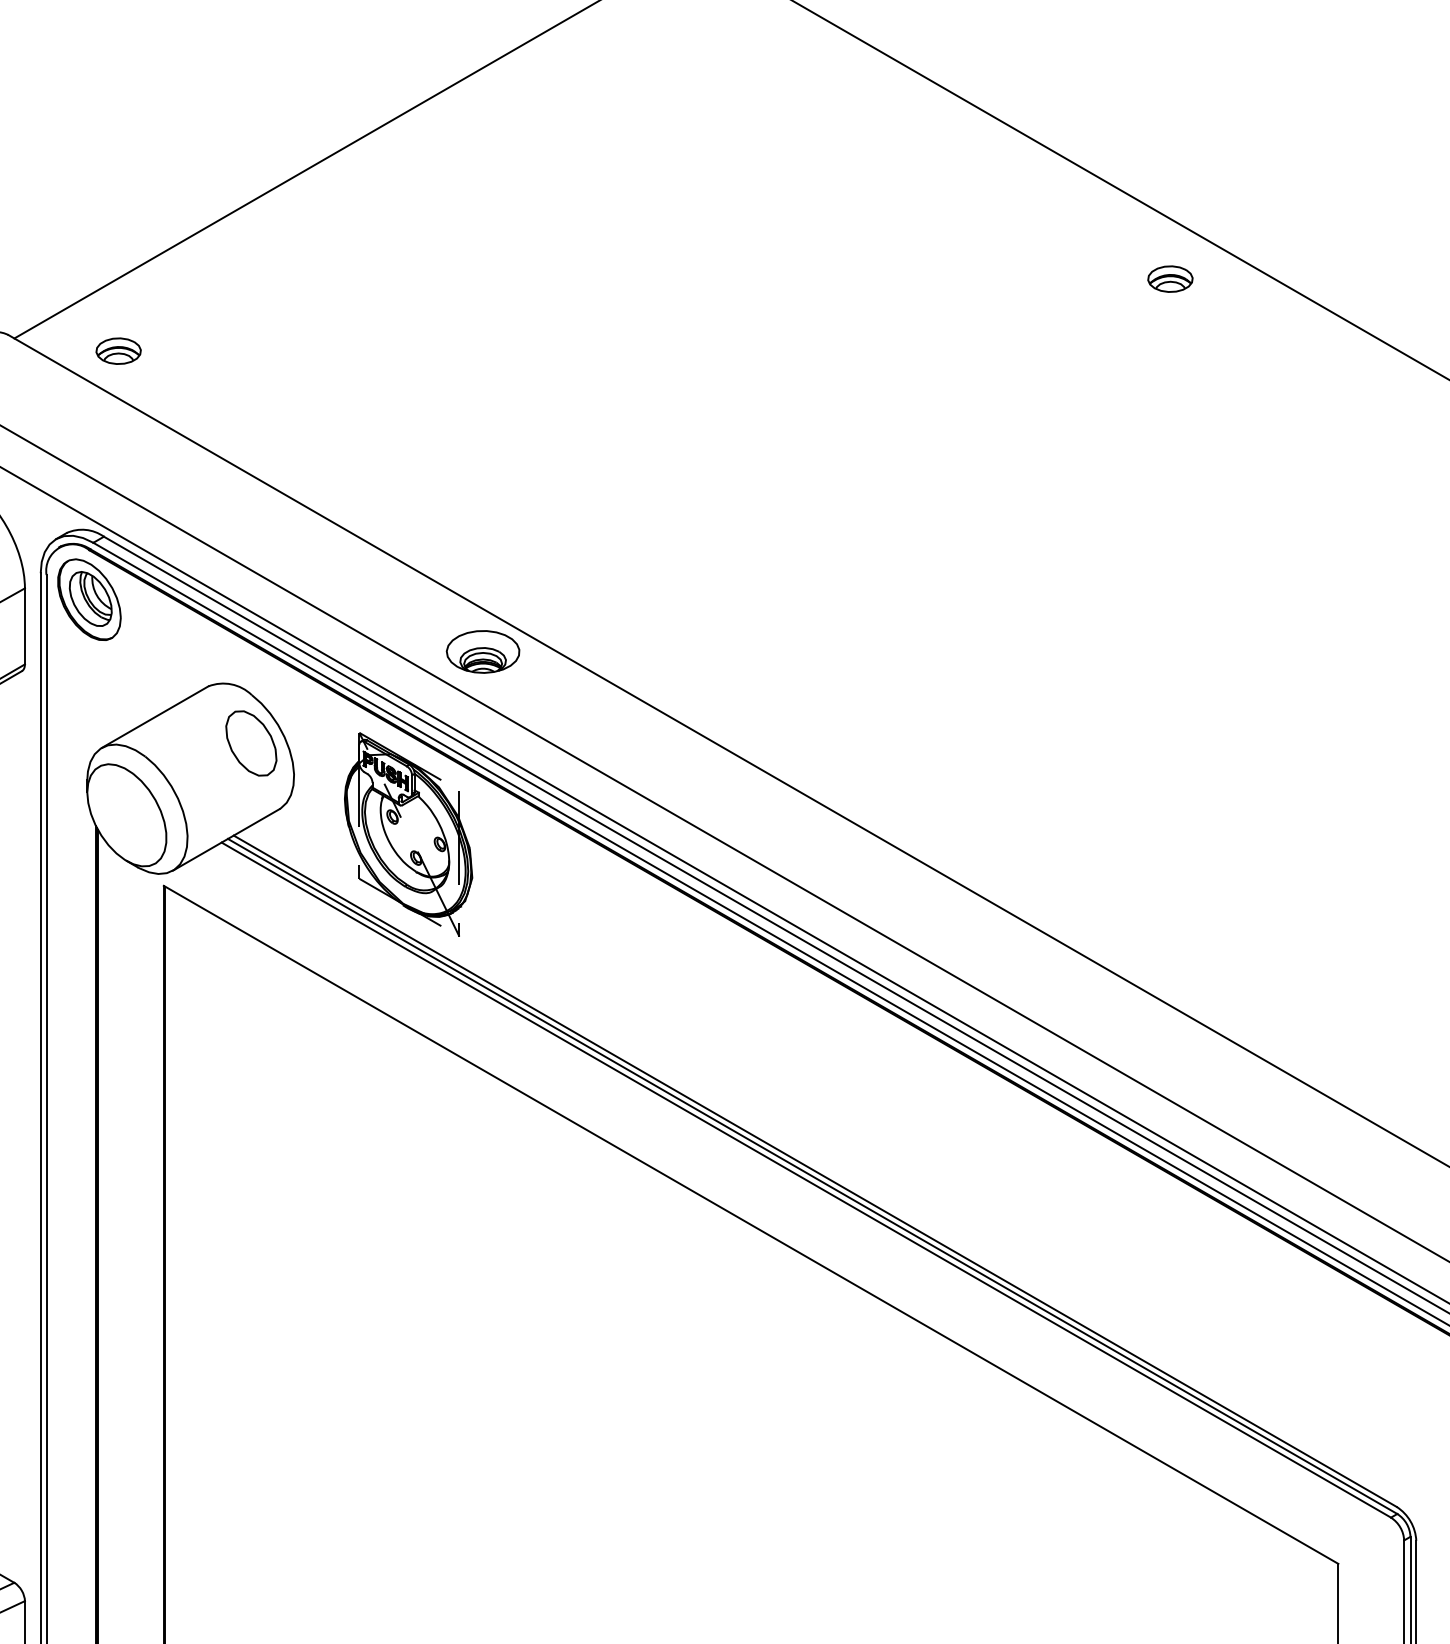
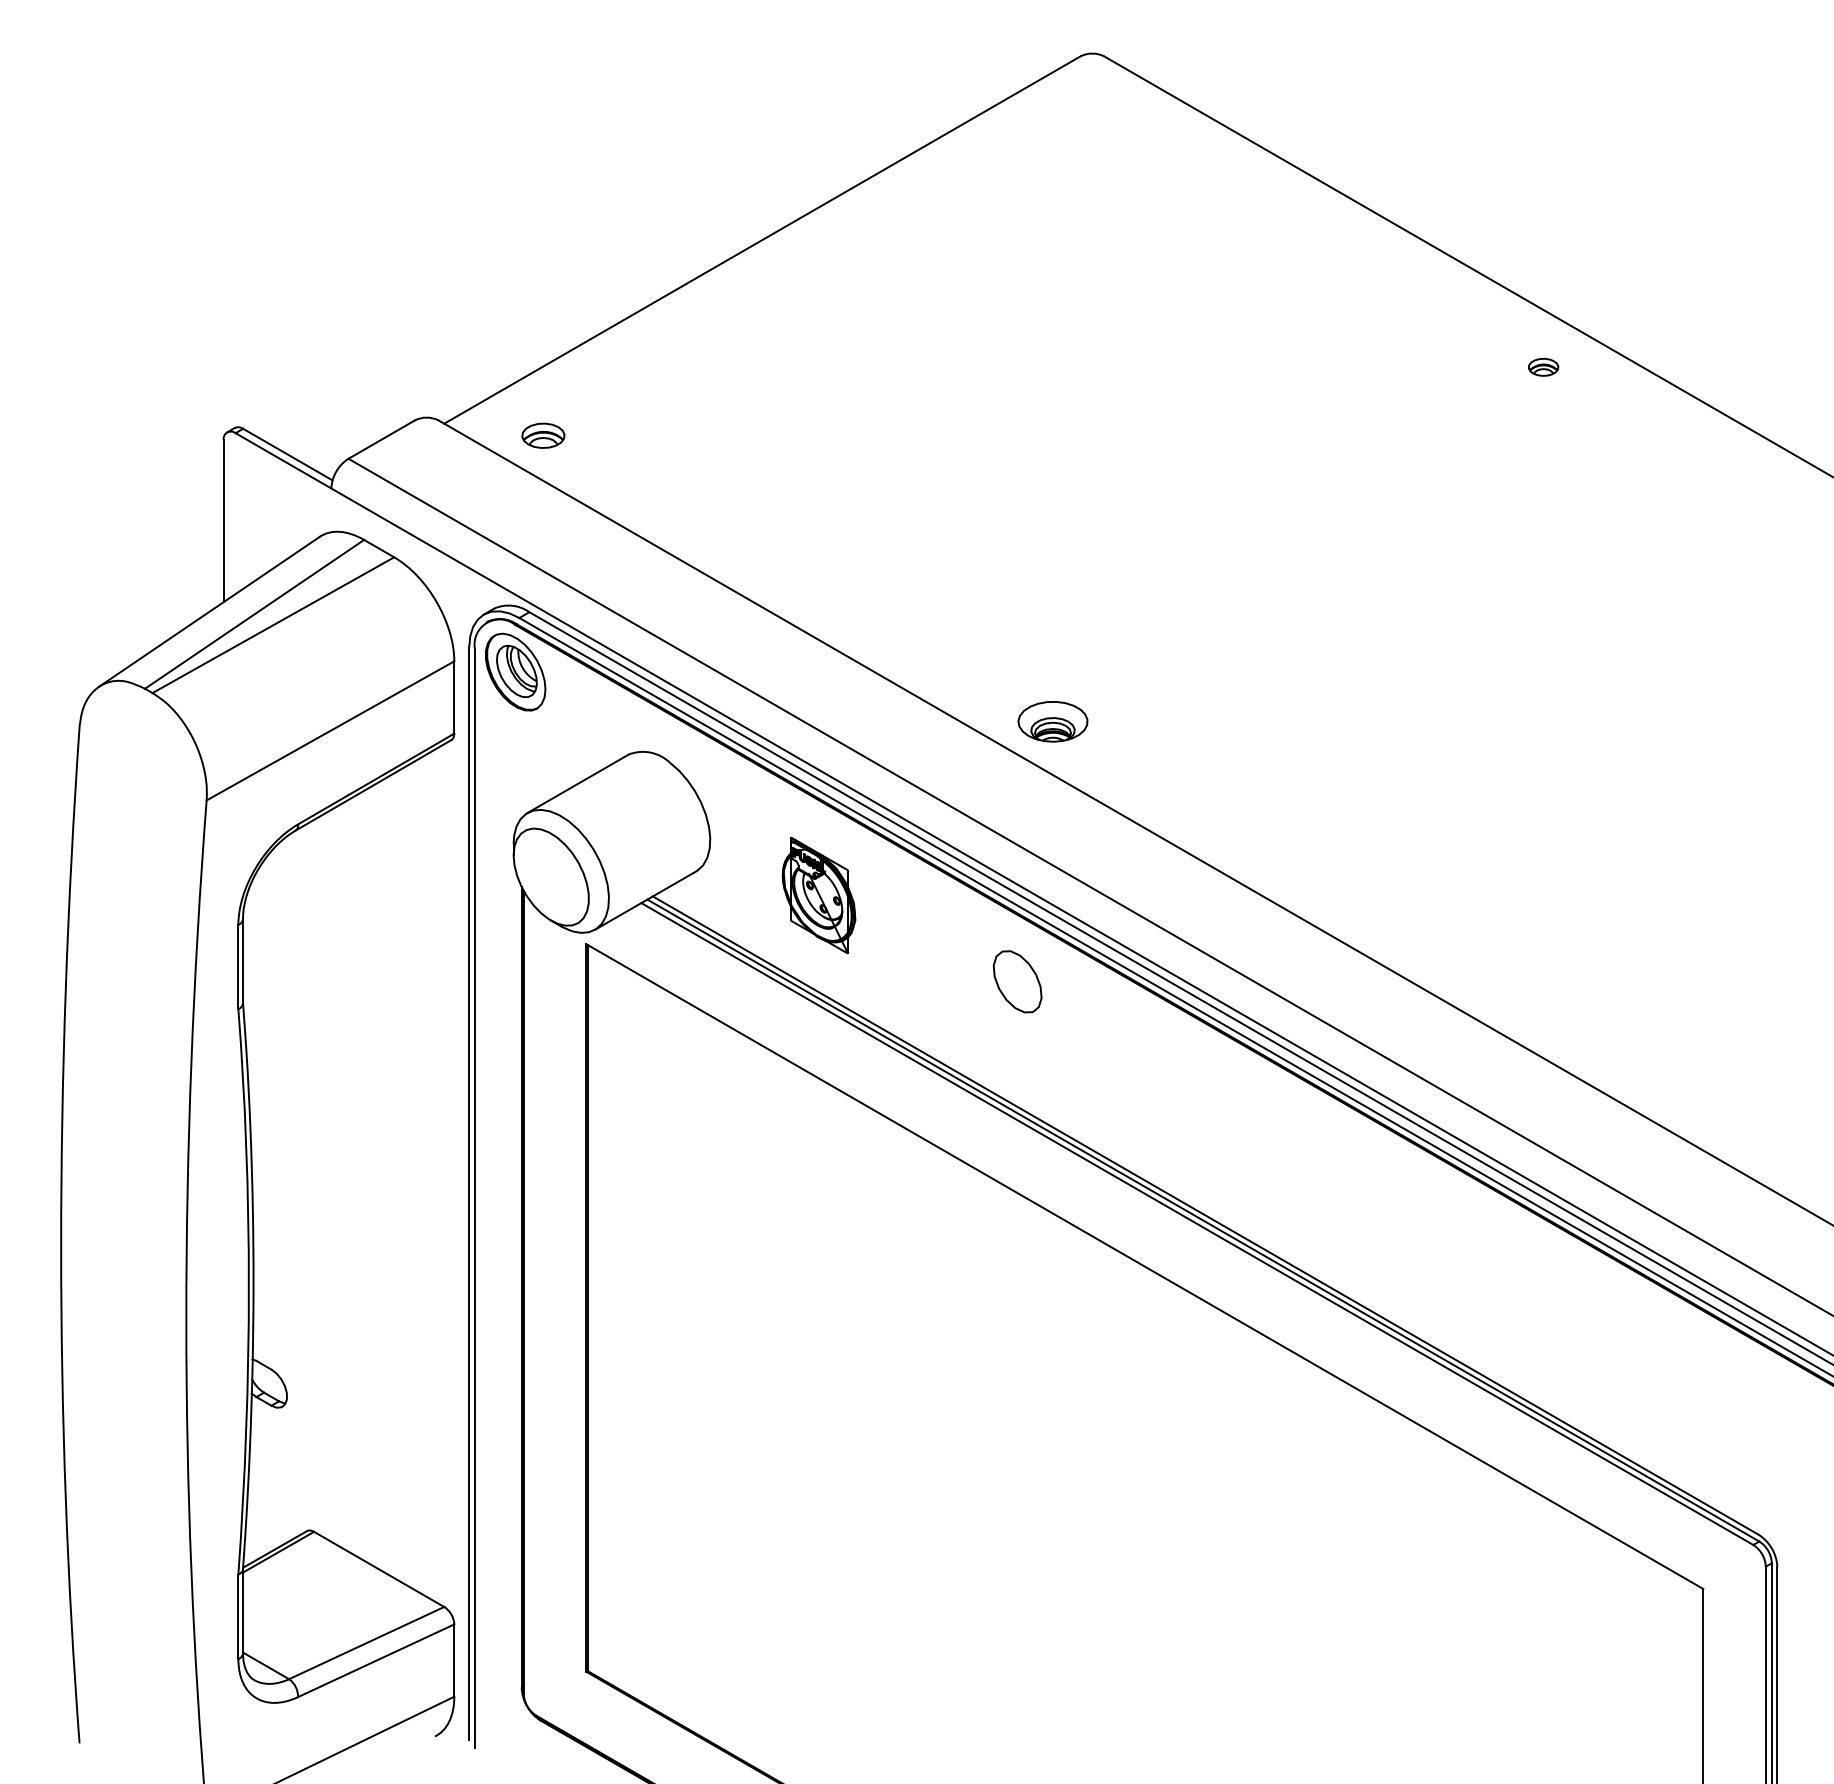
part: (1170, 279) -> (1543, 367), size x0.7
part: (482, 651) -> (1052, 721), moved
part: (251, 743) -> (1017, 981), moved
part: (407, 834) -> (818, 895), size x0.6

